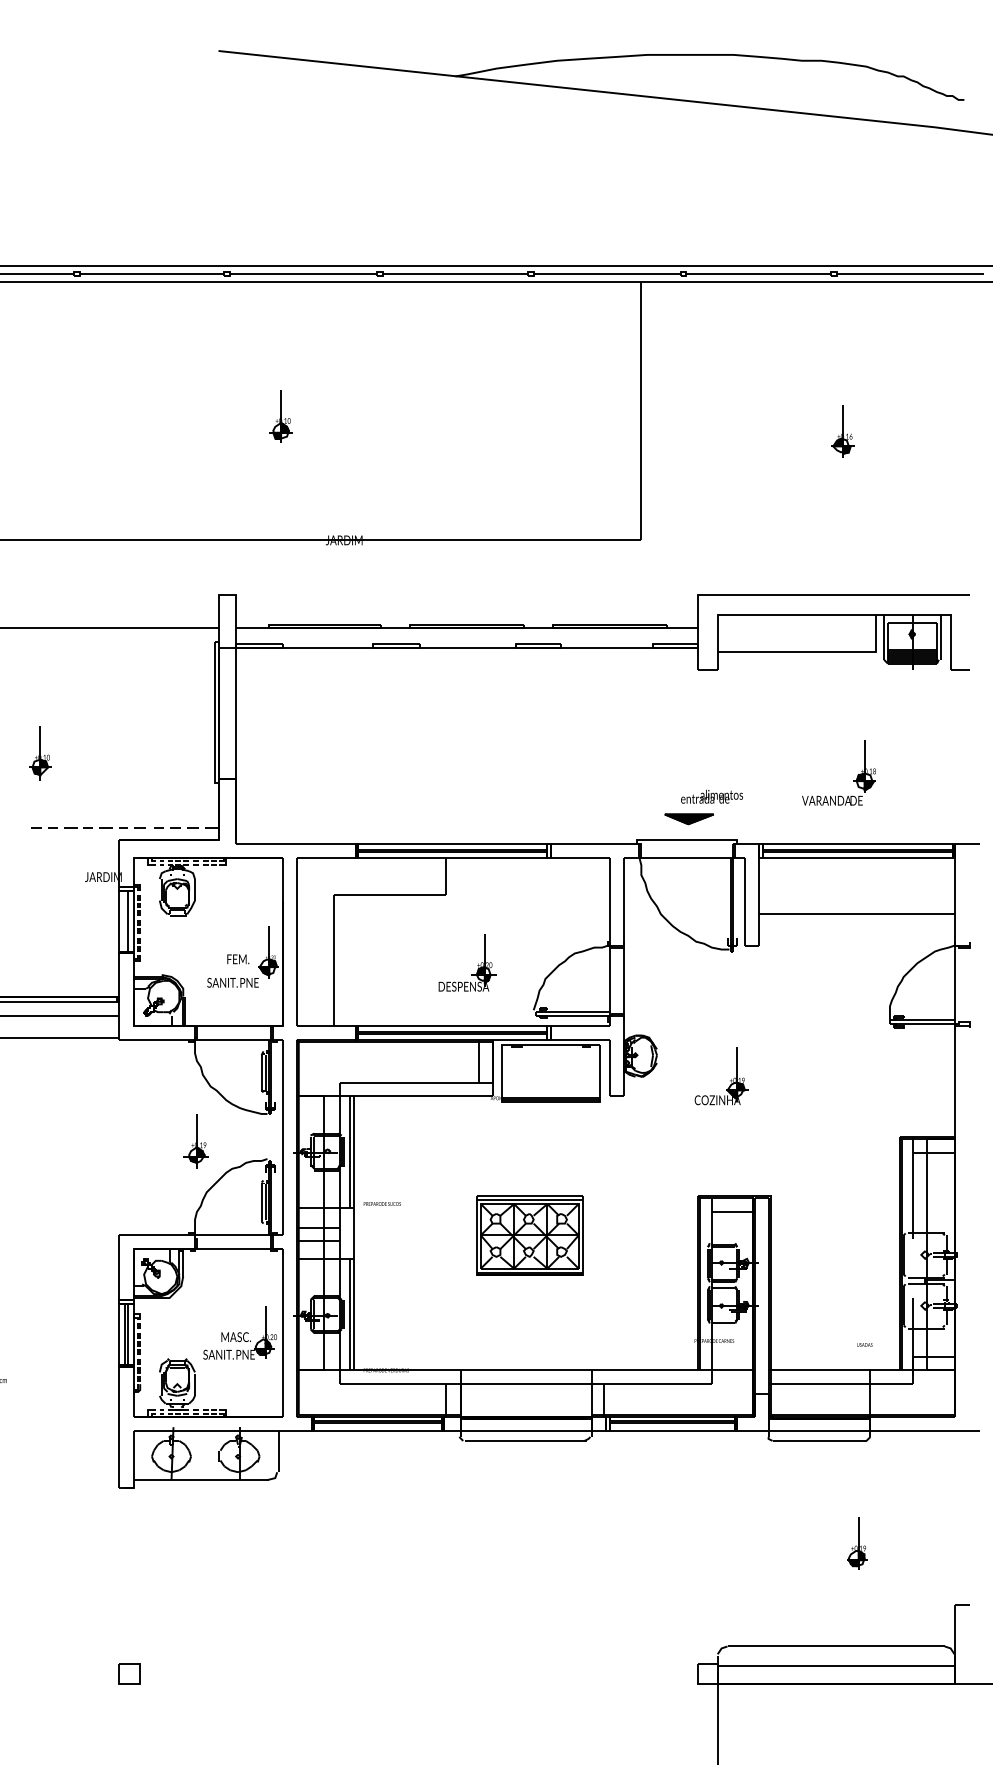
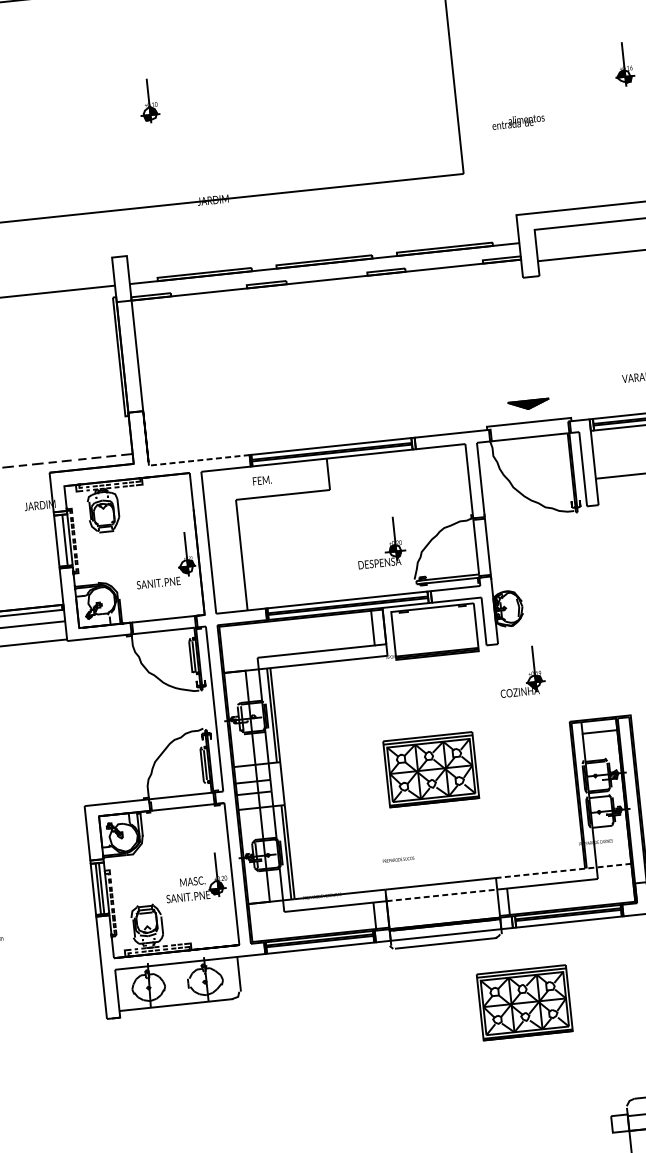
text: (712, 796) -> (518, 121), moved
line: (295, 843) -> (198, 460), solid -> dashed
text: (238, 959) -> (262, 480), moved
part: (477, 965) -> (389, 544), moved
part: (730, 1080) -> (529, 674), moved
part: (195, 1141) -> (141, 720), removed
text: (381, 1203) -> (397, 859), moved
line: (672, 1370) -> (563, 870), solid -> dashed
line: (526, 1384) -> (441, 895), solid -> dashed
part: (610, 1520) -> (524, 1002), added

